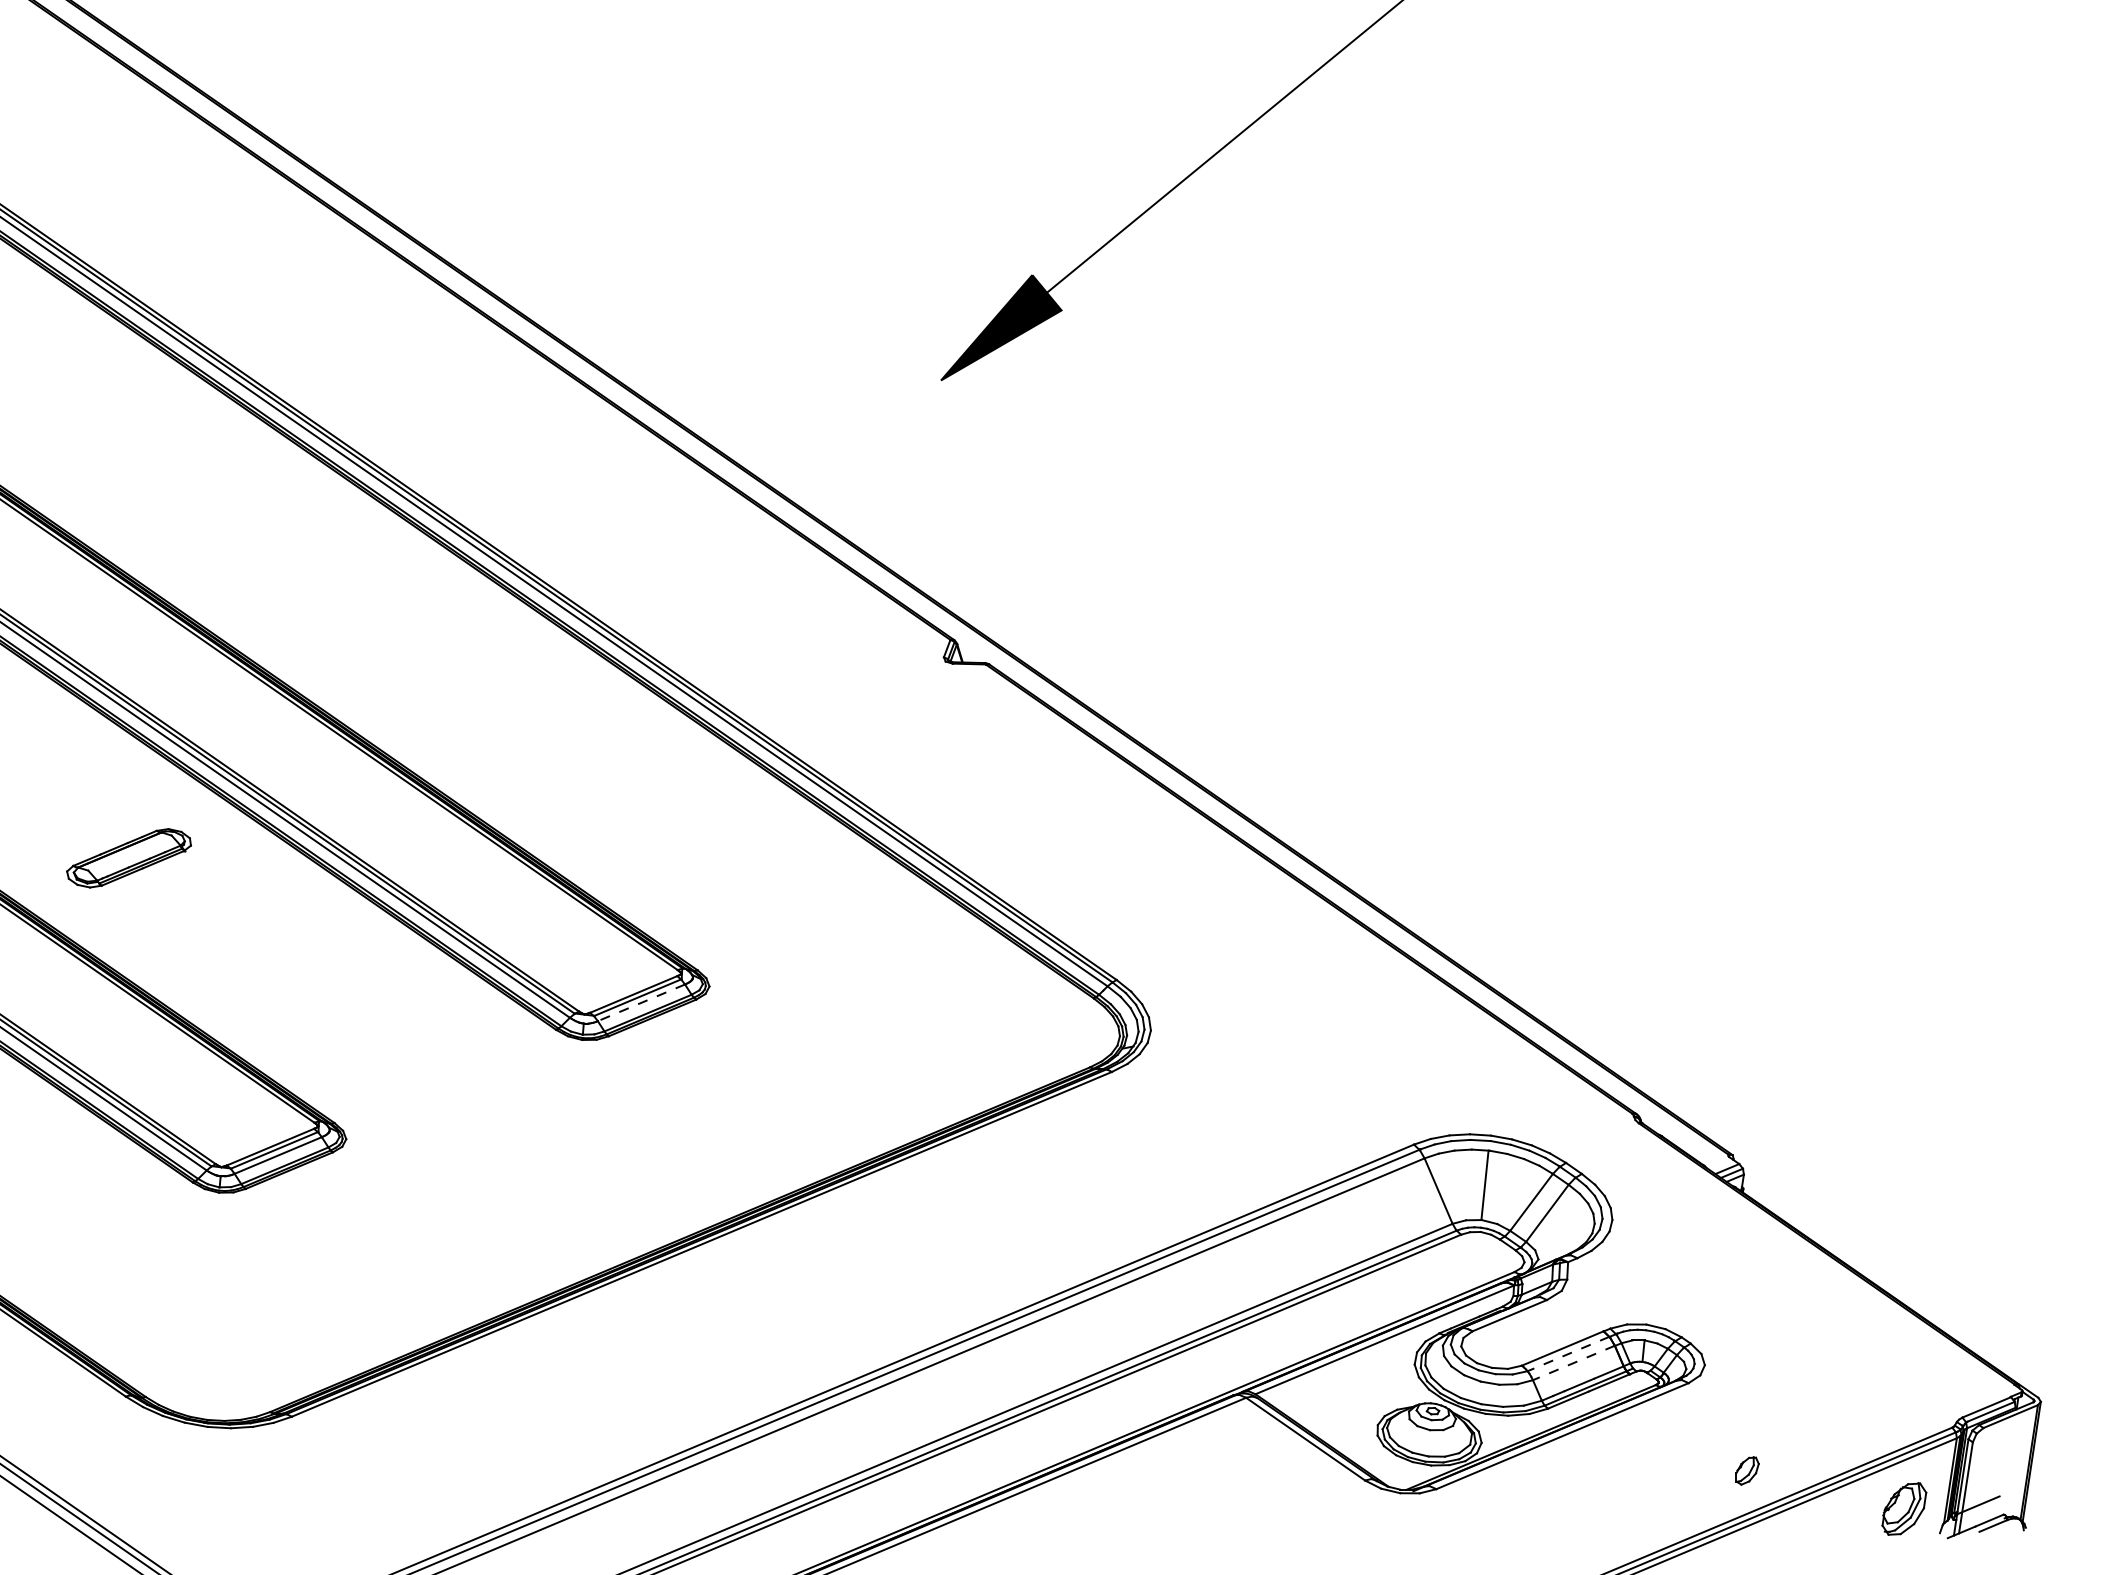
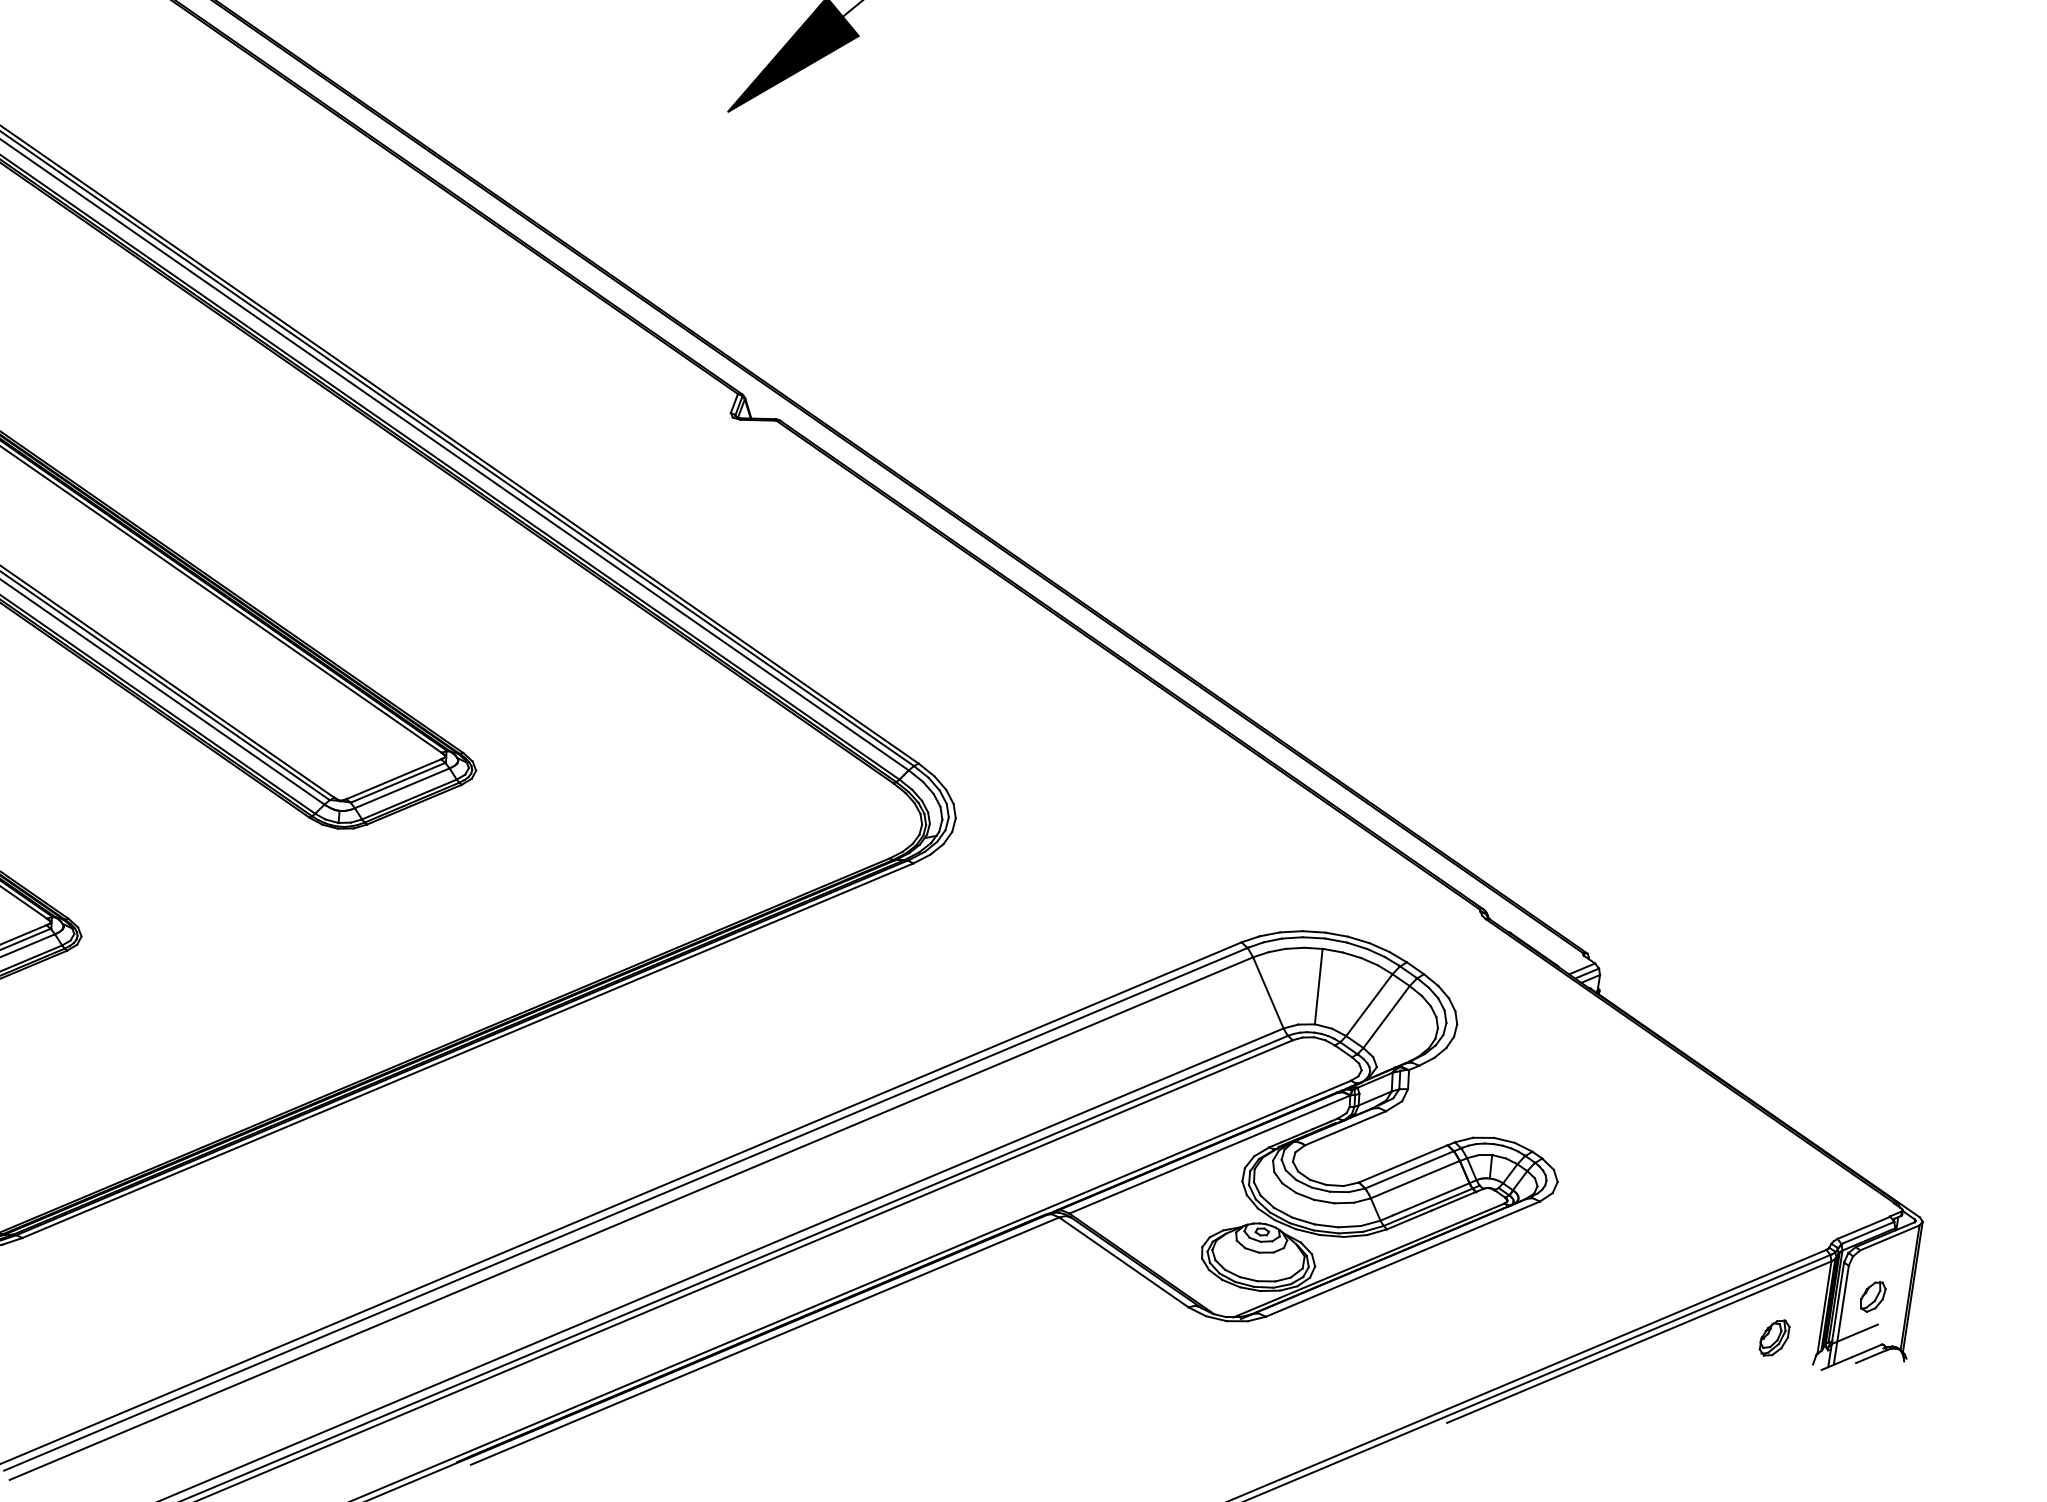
line: (641, 1003) -> (402, 789), dashed -> solid
line: (1568, 1354) -> (1409, 1170), dashed -> solid
line: (1573, 1363) -> (1414, 1180), dashed -> solid
part: (1747, 1470) -> (1873, 1296), moved
part: (1904, 1508) -> (1774, 1337), size x0.62

